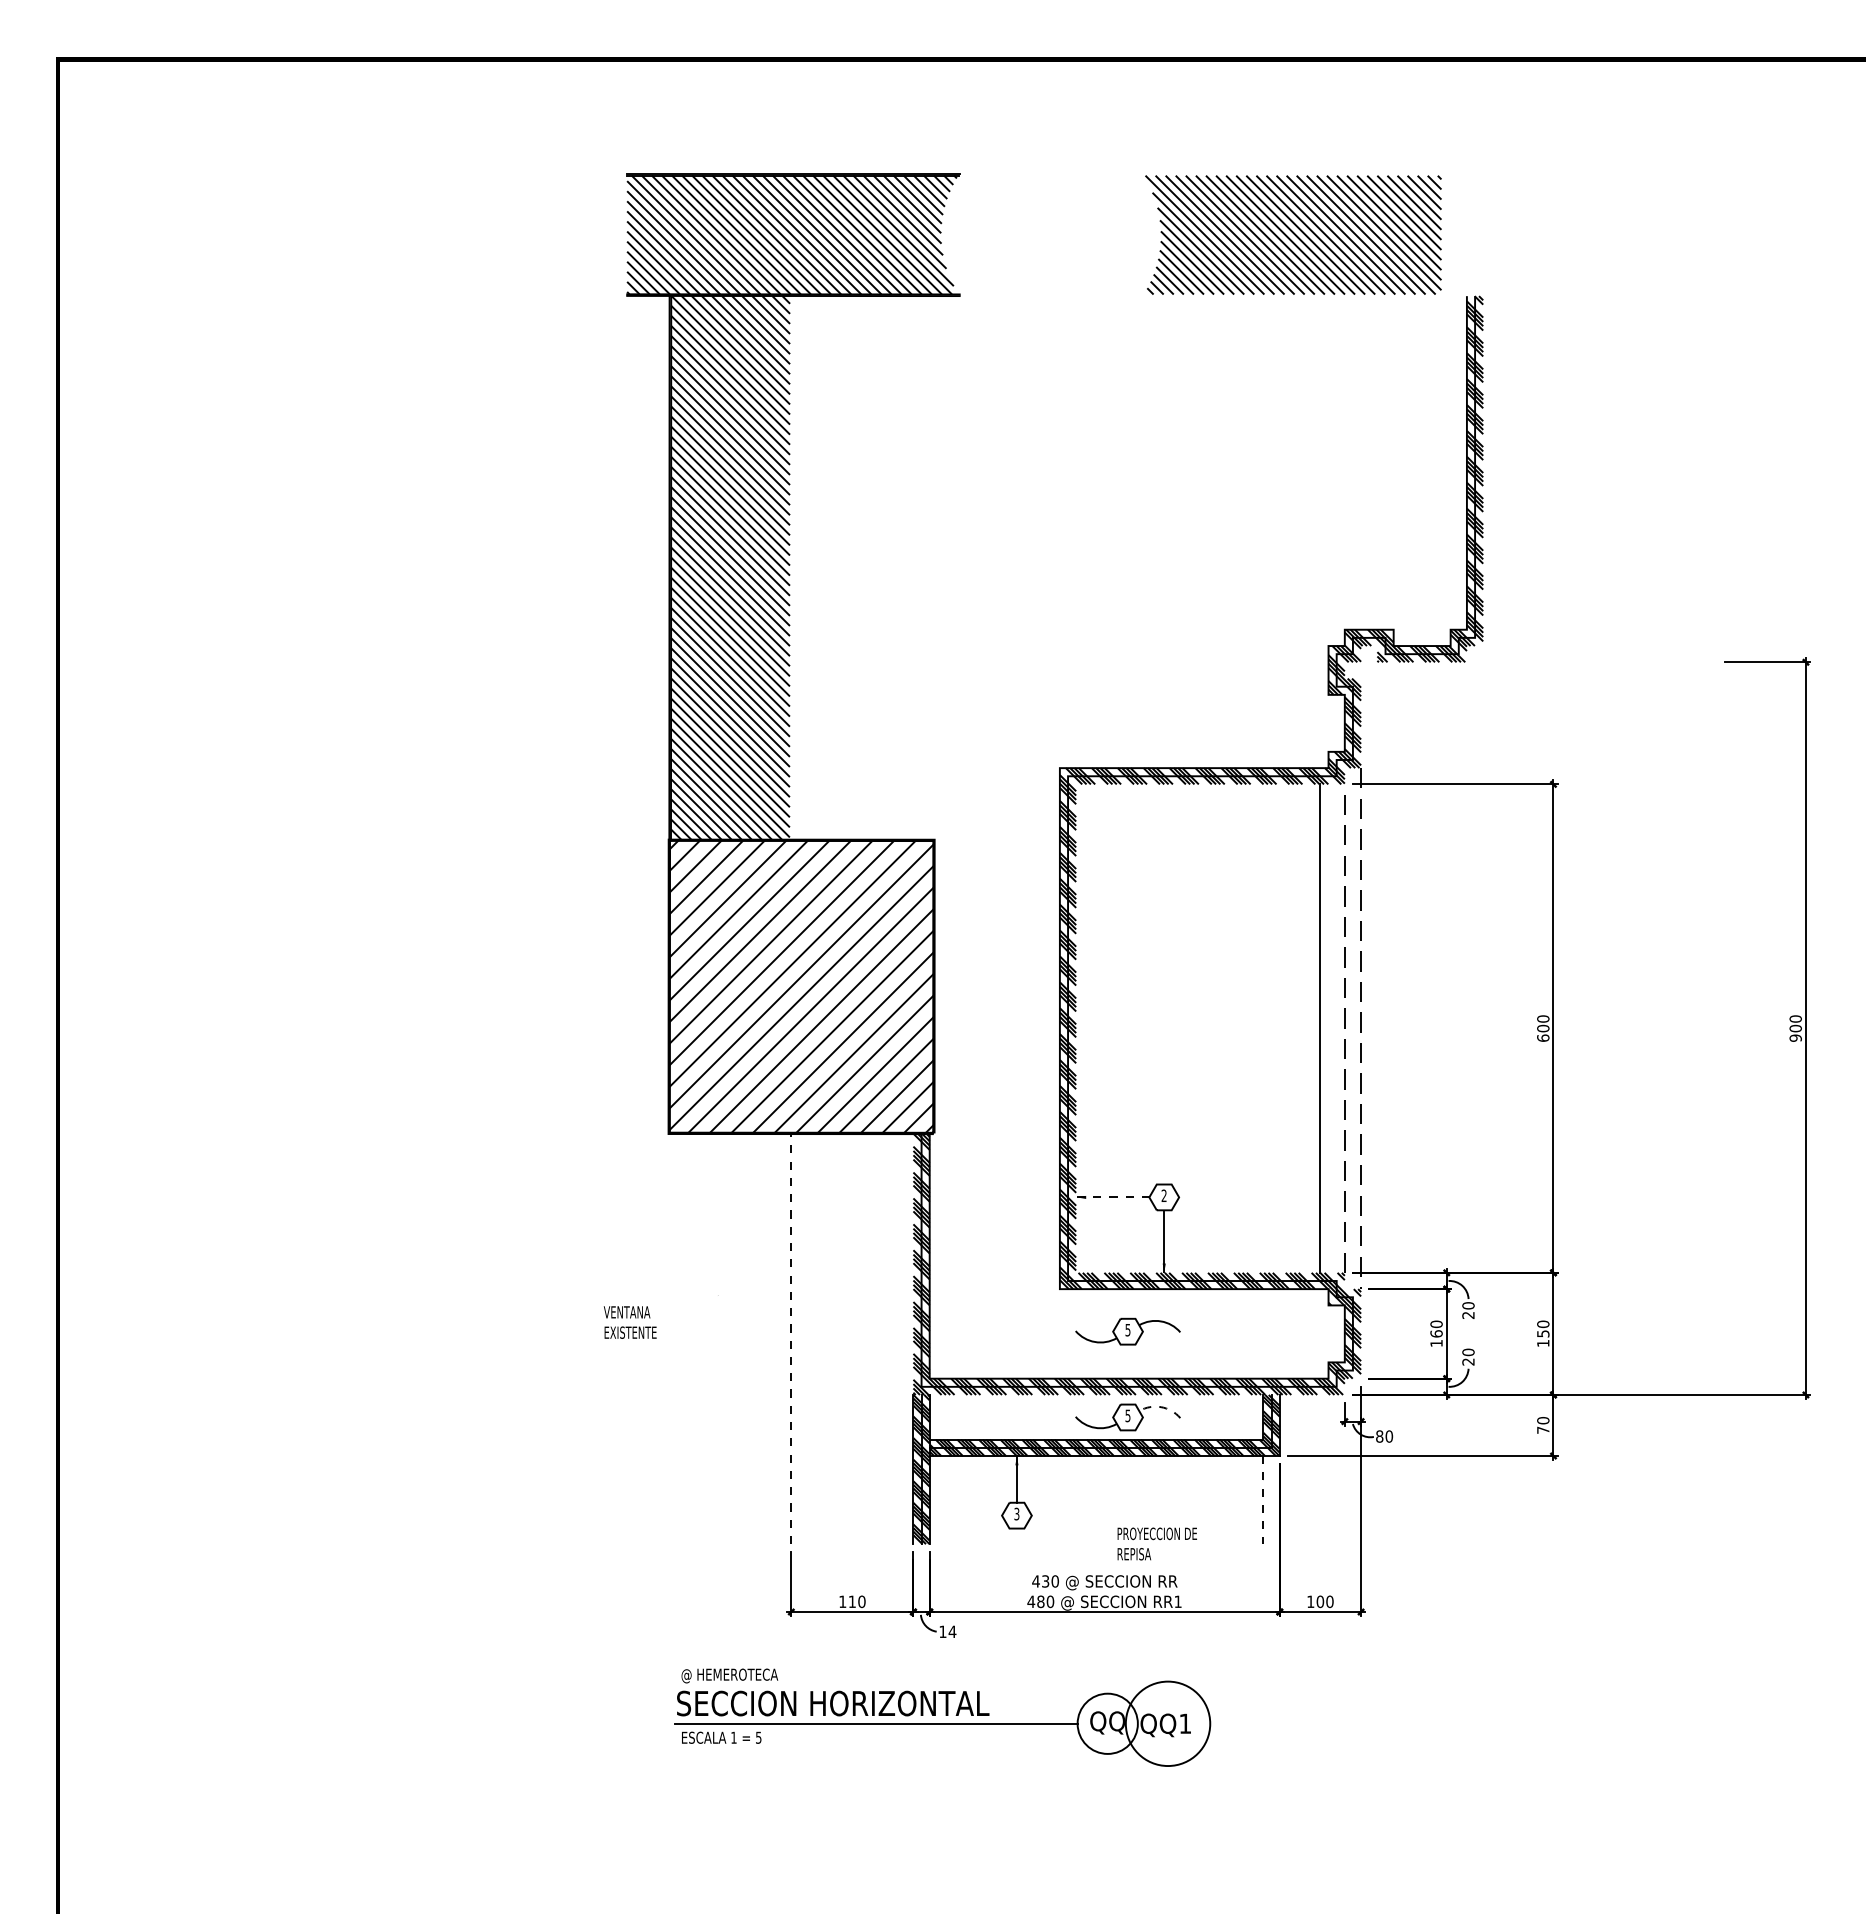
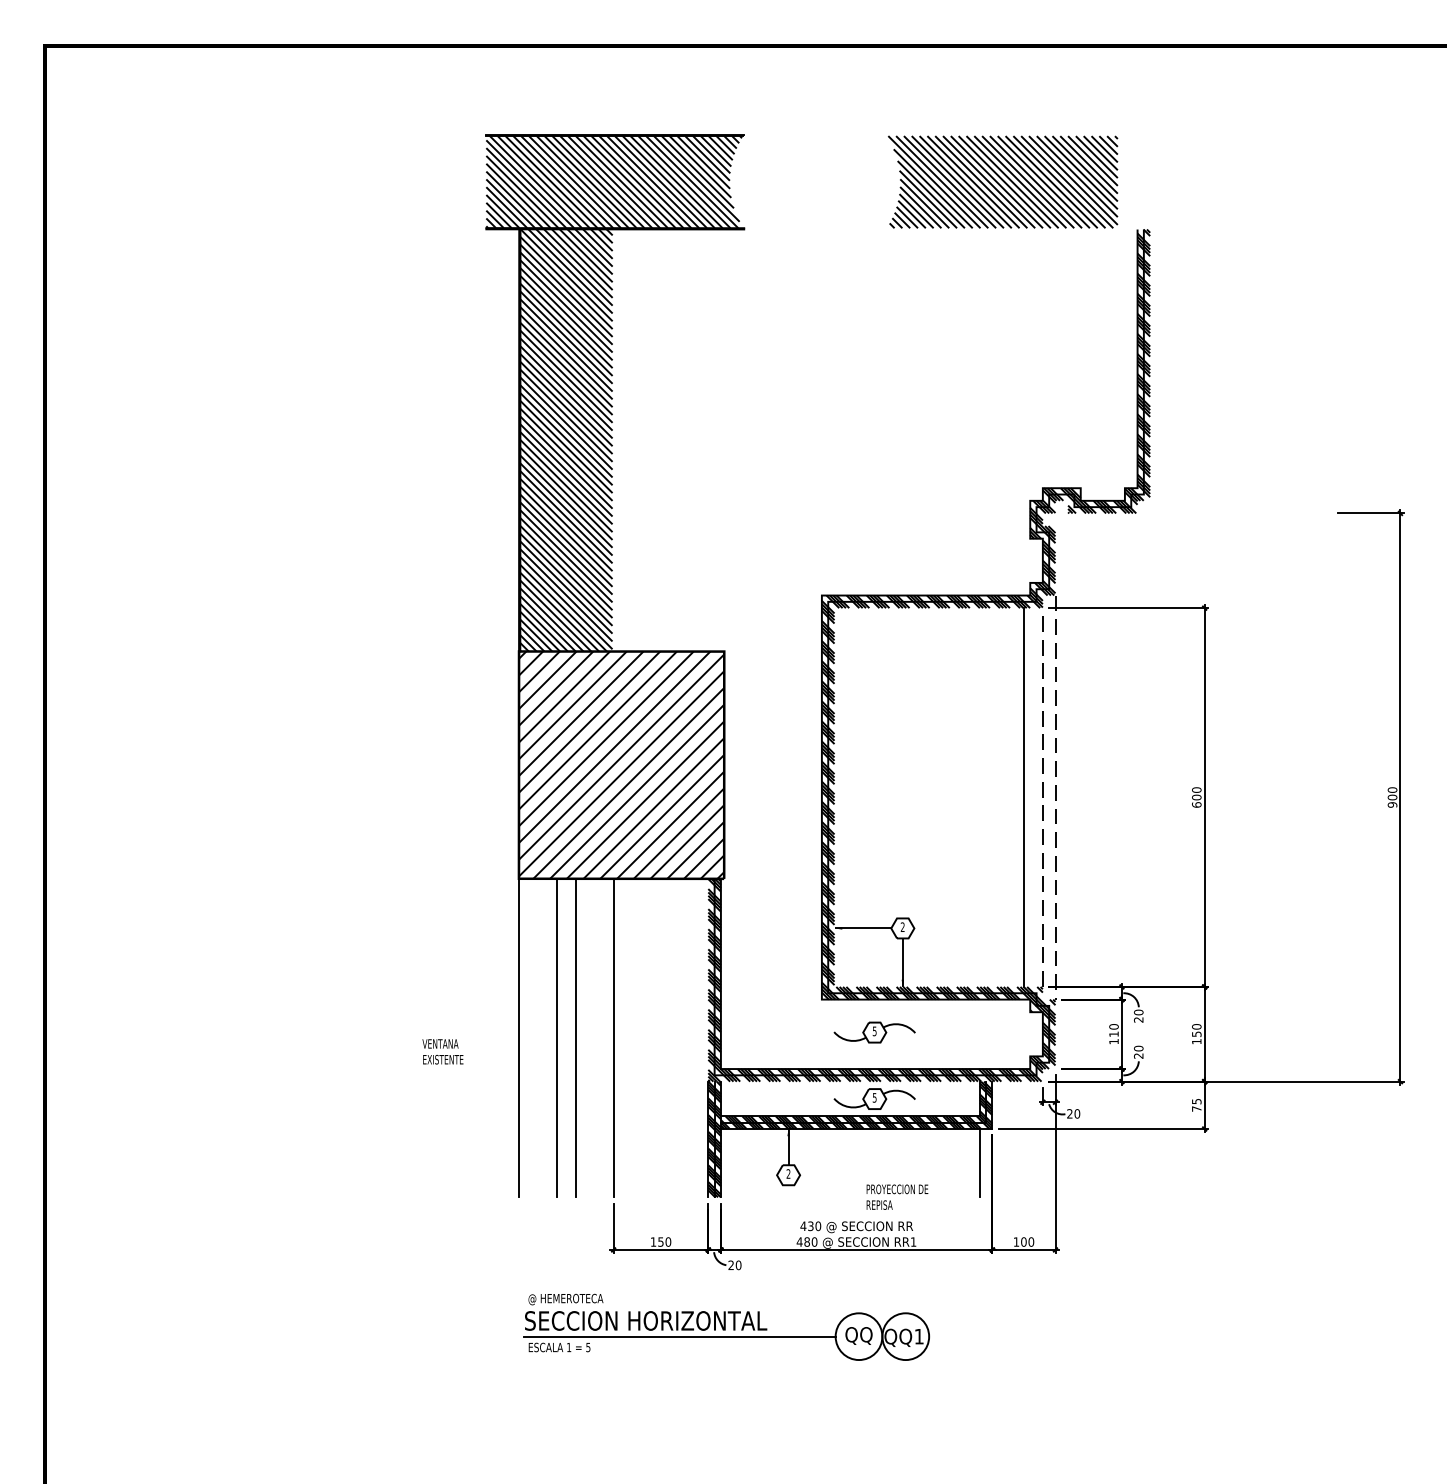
line: (1113, 1197) -> (863, 928), dashed -> solid
text: (629, 1322) -> (442, 1051), moved
text: (1436, 1333) -> (1113, 1033), 160 -> 110
line: (669, 1338) -> (519, 1037), added
line: (718, 1338) -> (557, 1037), added
line: (742, 1338) -> (575, 1037), added
line: (791, 1338) -> (613, 1037), dashed -> solid
arc: (1161, 1407) -> (900, 1091), dashed -> solid
text: (1543, 1420) -> (1196, 1101), 70 -> 75
text: (1379, 1436) -> (1069, 1113), 80 -> 20
line: (1263, 1500) -> (979, 1163), dashed -> solid
text: (1016, 1514) -> (788, 1174), 3 -> 2
text: (851, 1601) -> (660, 1241), 110 -> 150
text: (947, 1631) -> (734, 1265), 14 -> 20
circle: (1167, 1723) -> (905, 1336), size x0.71

